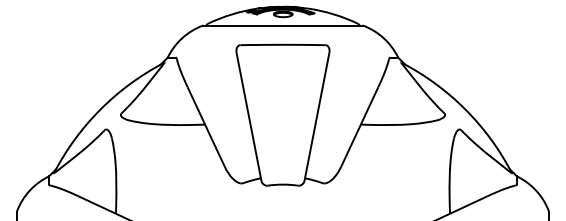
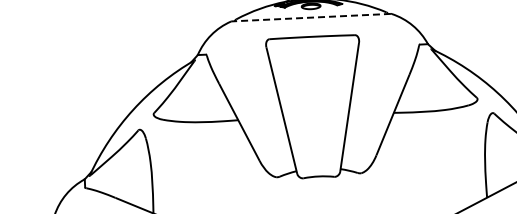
line: (282, 25) -> (310, 17), solid -> dashed

